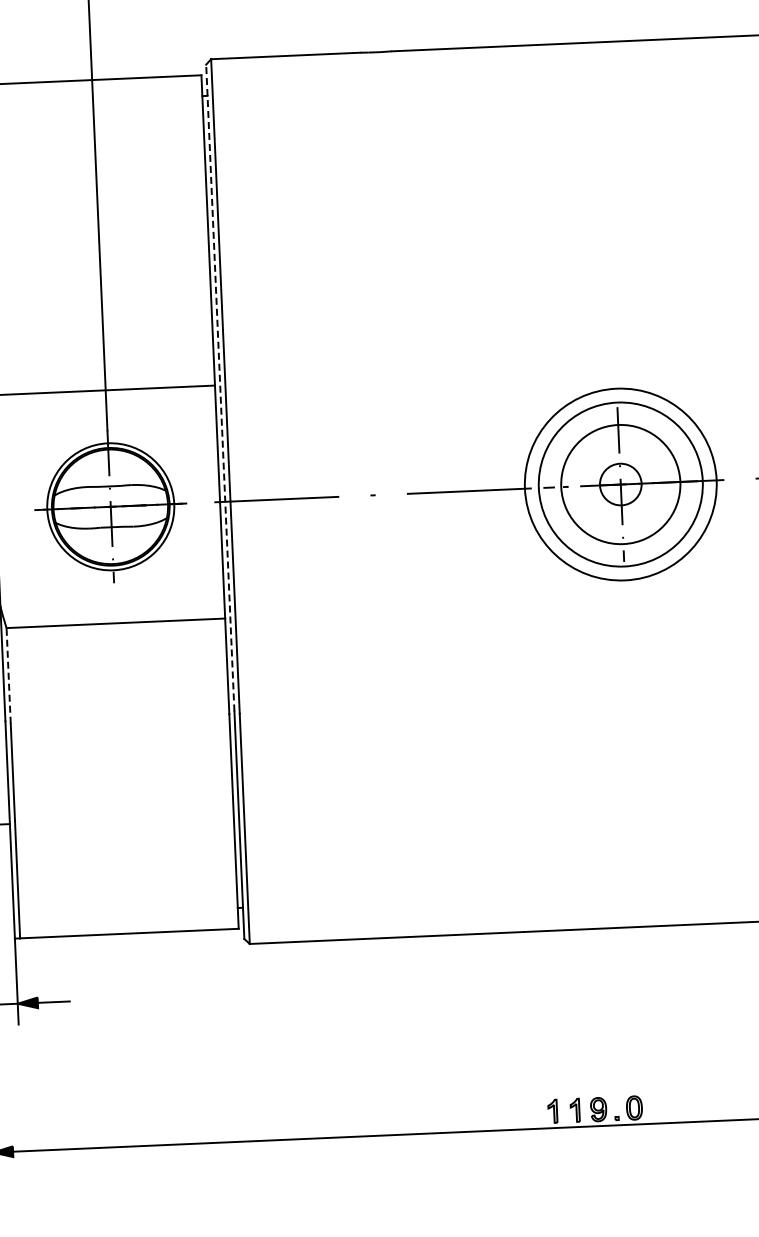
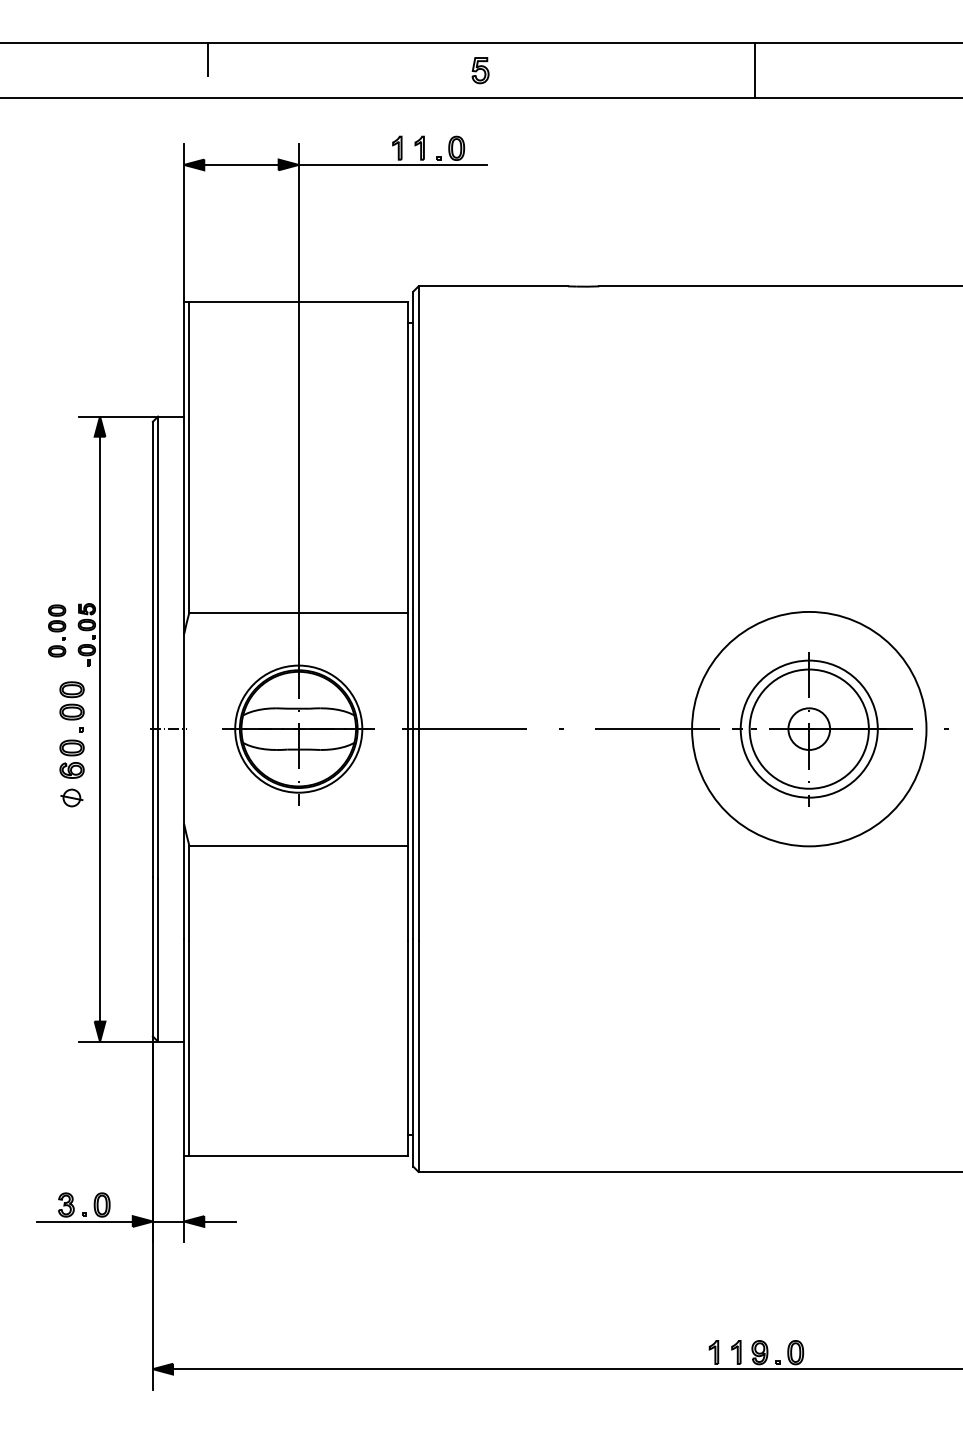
line: (220, 388) -> (413, 615), dashed -> solid
circle: (620, 483) -> (808, 728), size x0.71
circle: (621, 483) -> (809, 728), size x1.43
line: (8, 675) -> (189, 893), dashed -> solid

